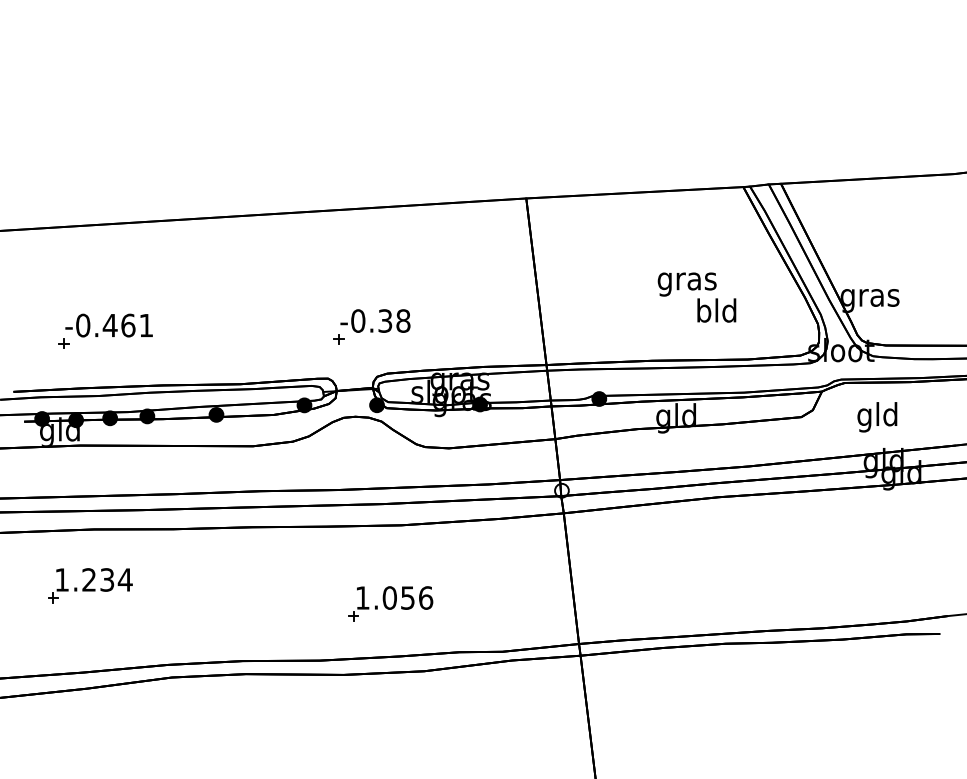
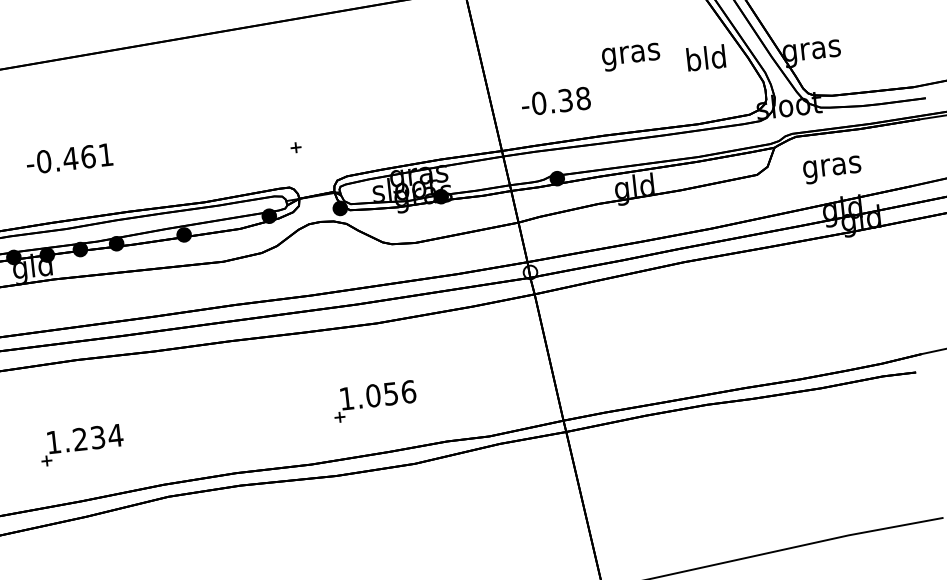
text: (716, 310) -> (705, 57), moved
text: (375, 320) -> (555, 101), moved
part: (63, 343) -> (26, 181), removed
text: (877, 417) -> (831, 167), gld -> gras
part: (90, 585) -> (82, 444), moved

